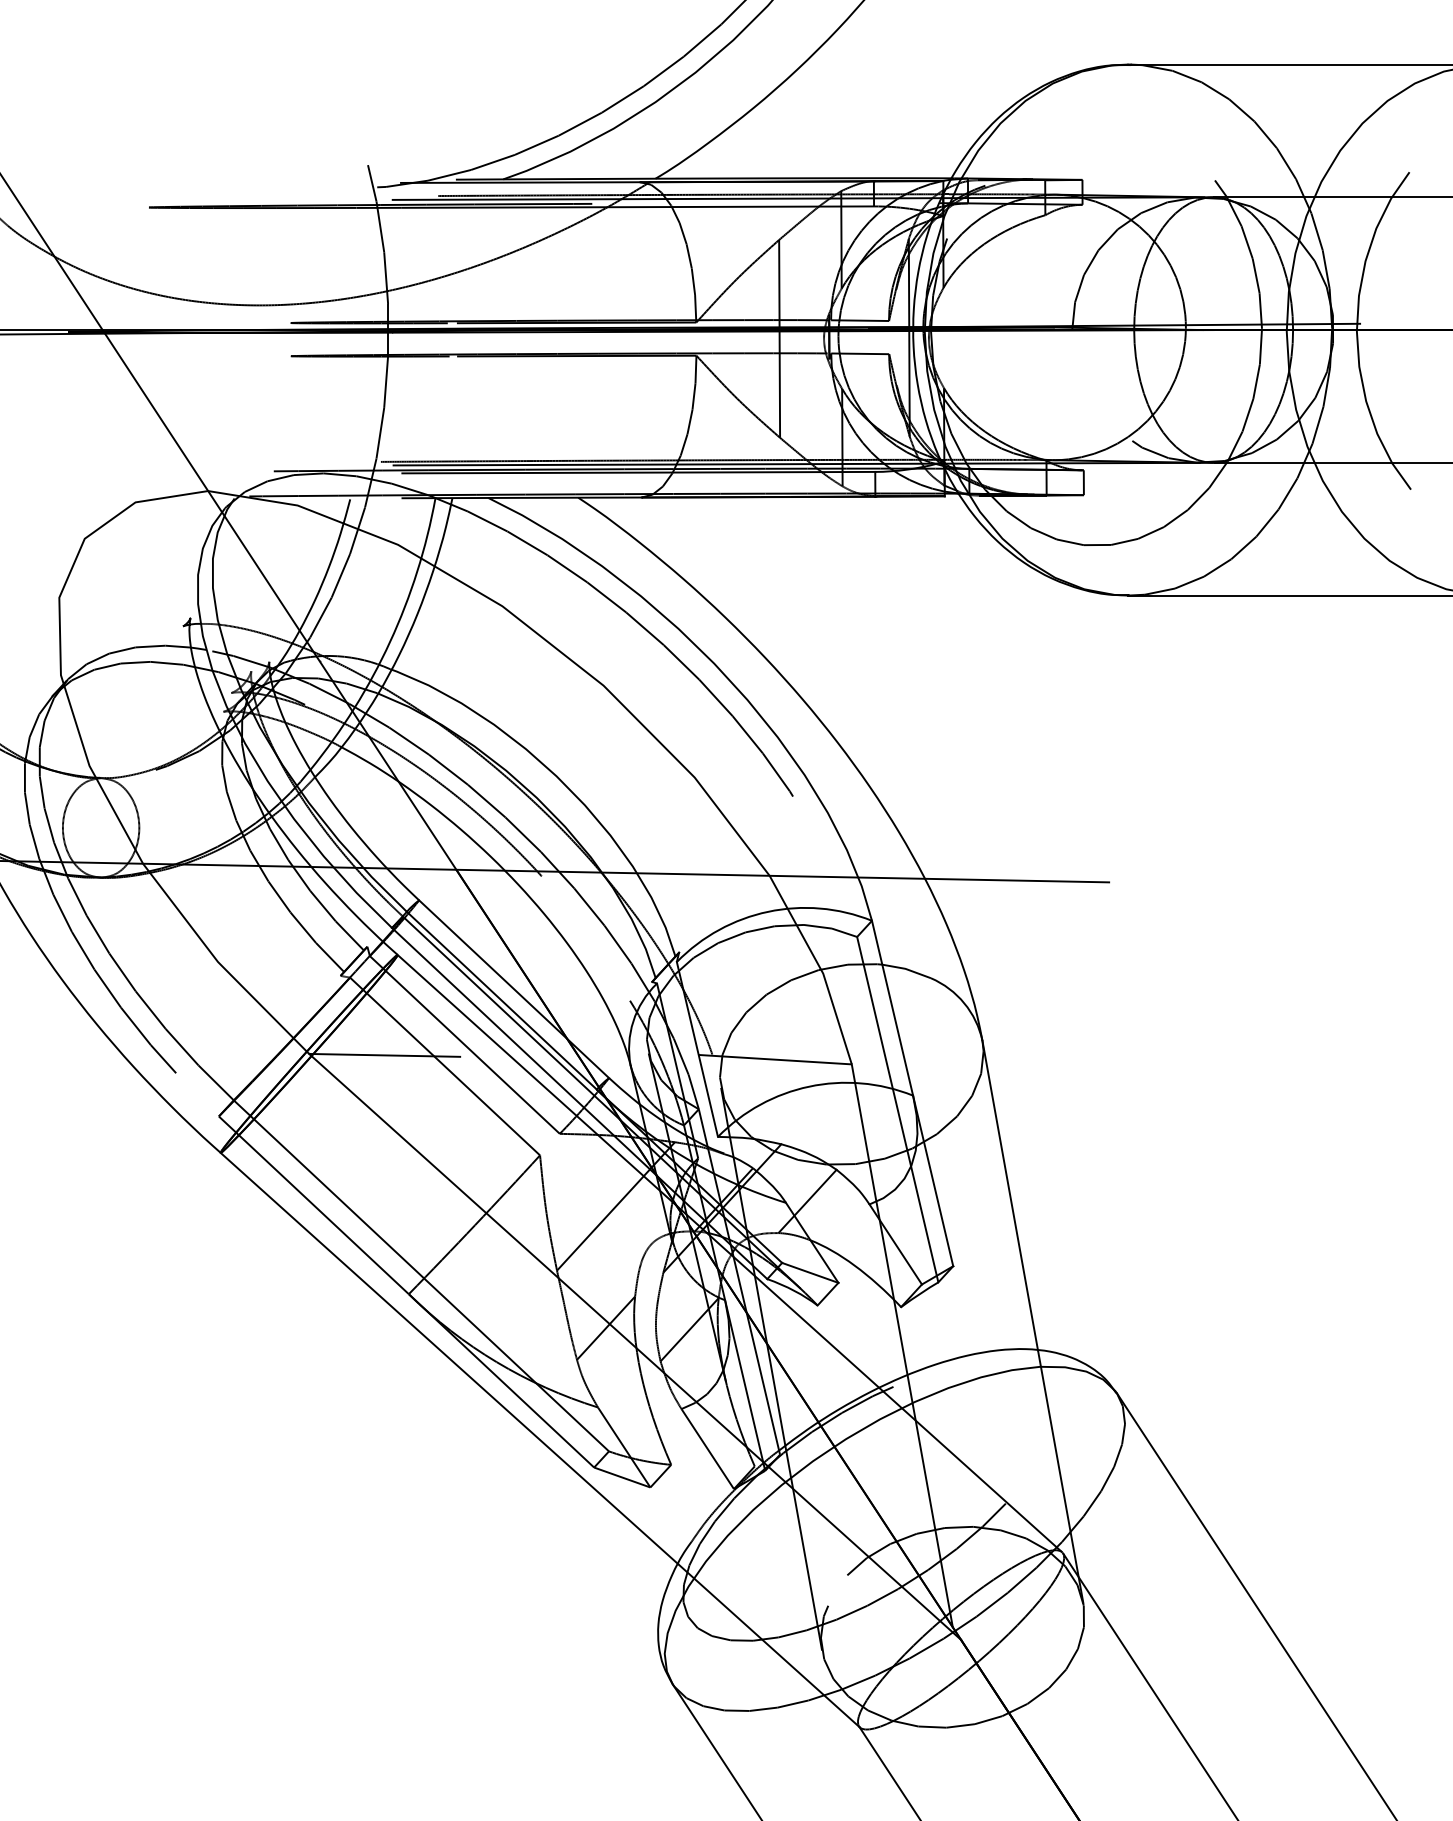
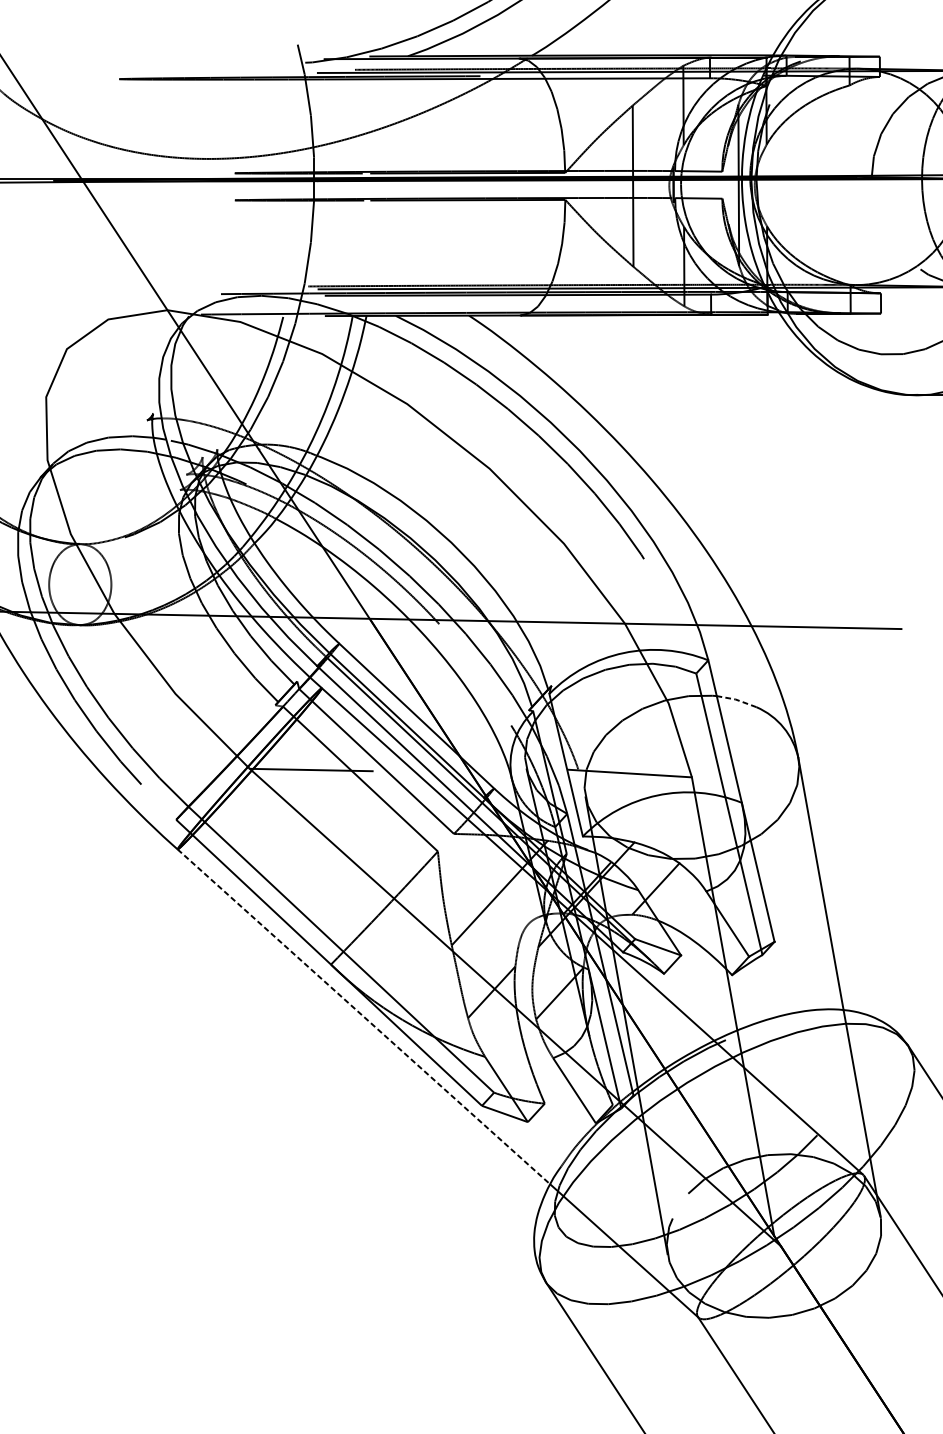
line: (906, 969) -> (736, 700), solid -> dashed
line: (449, 1358) -> (364, 1017), solid -> dashed

